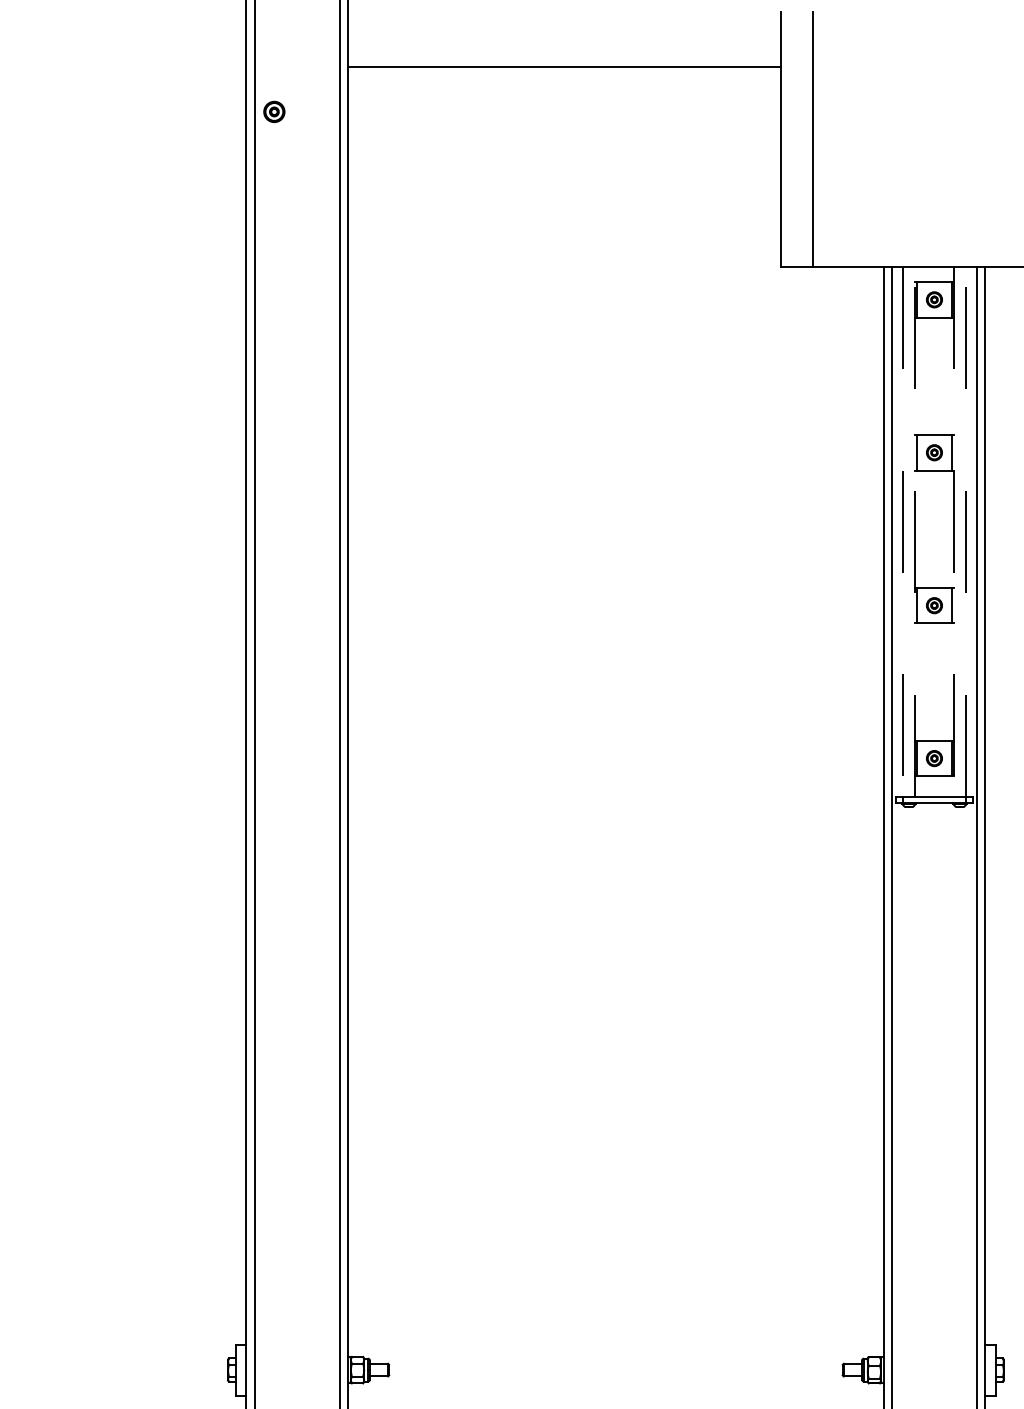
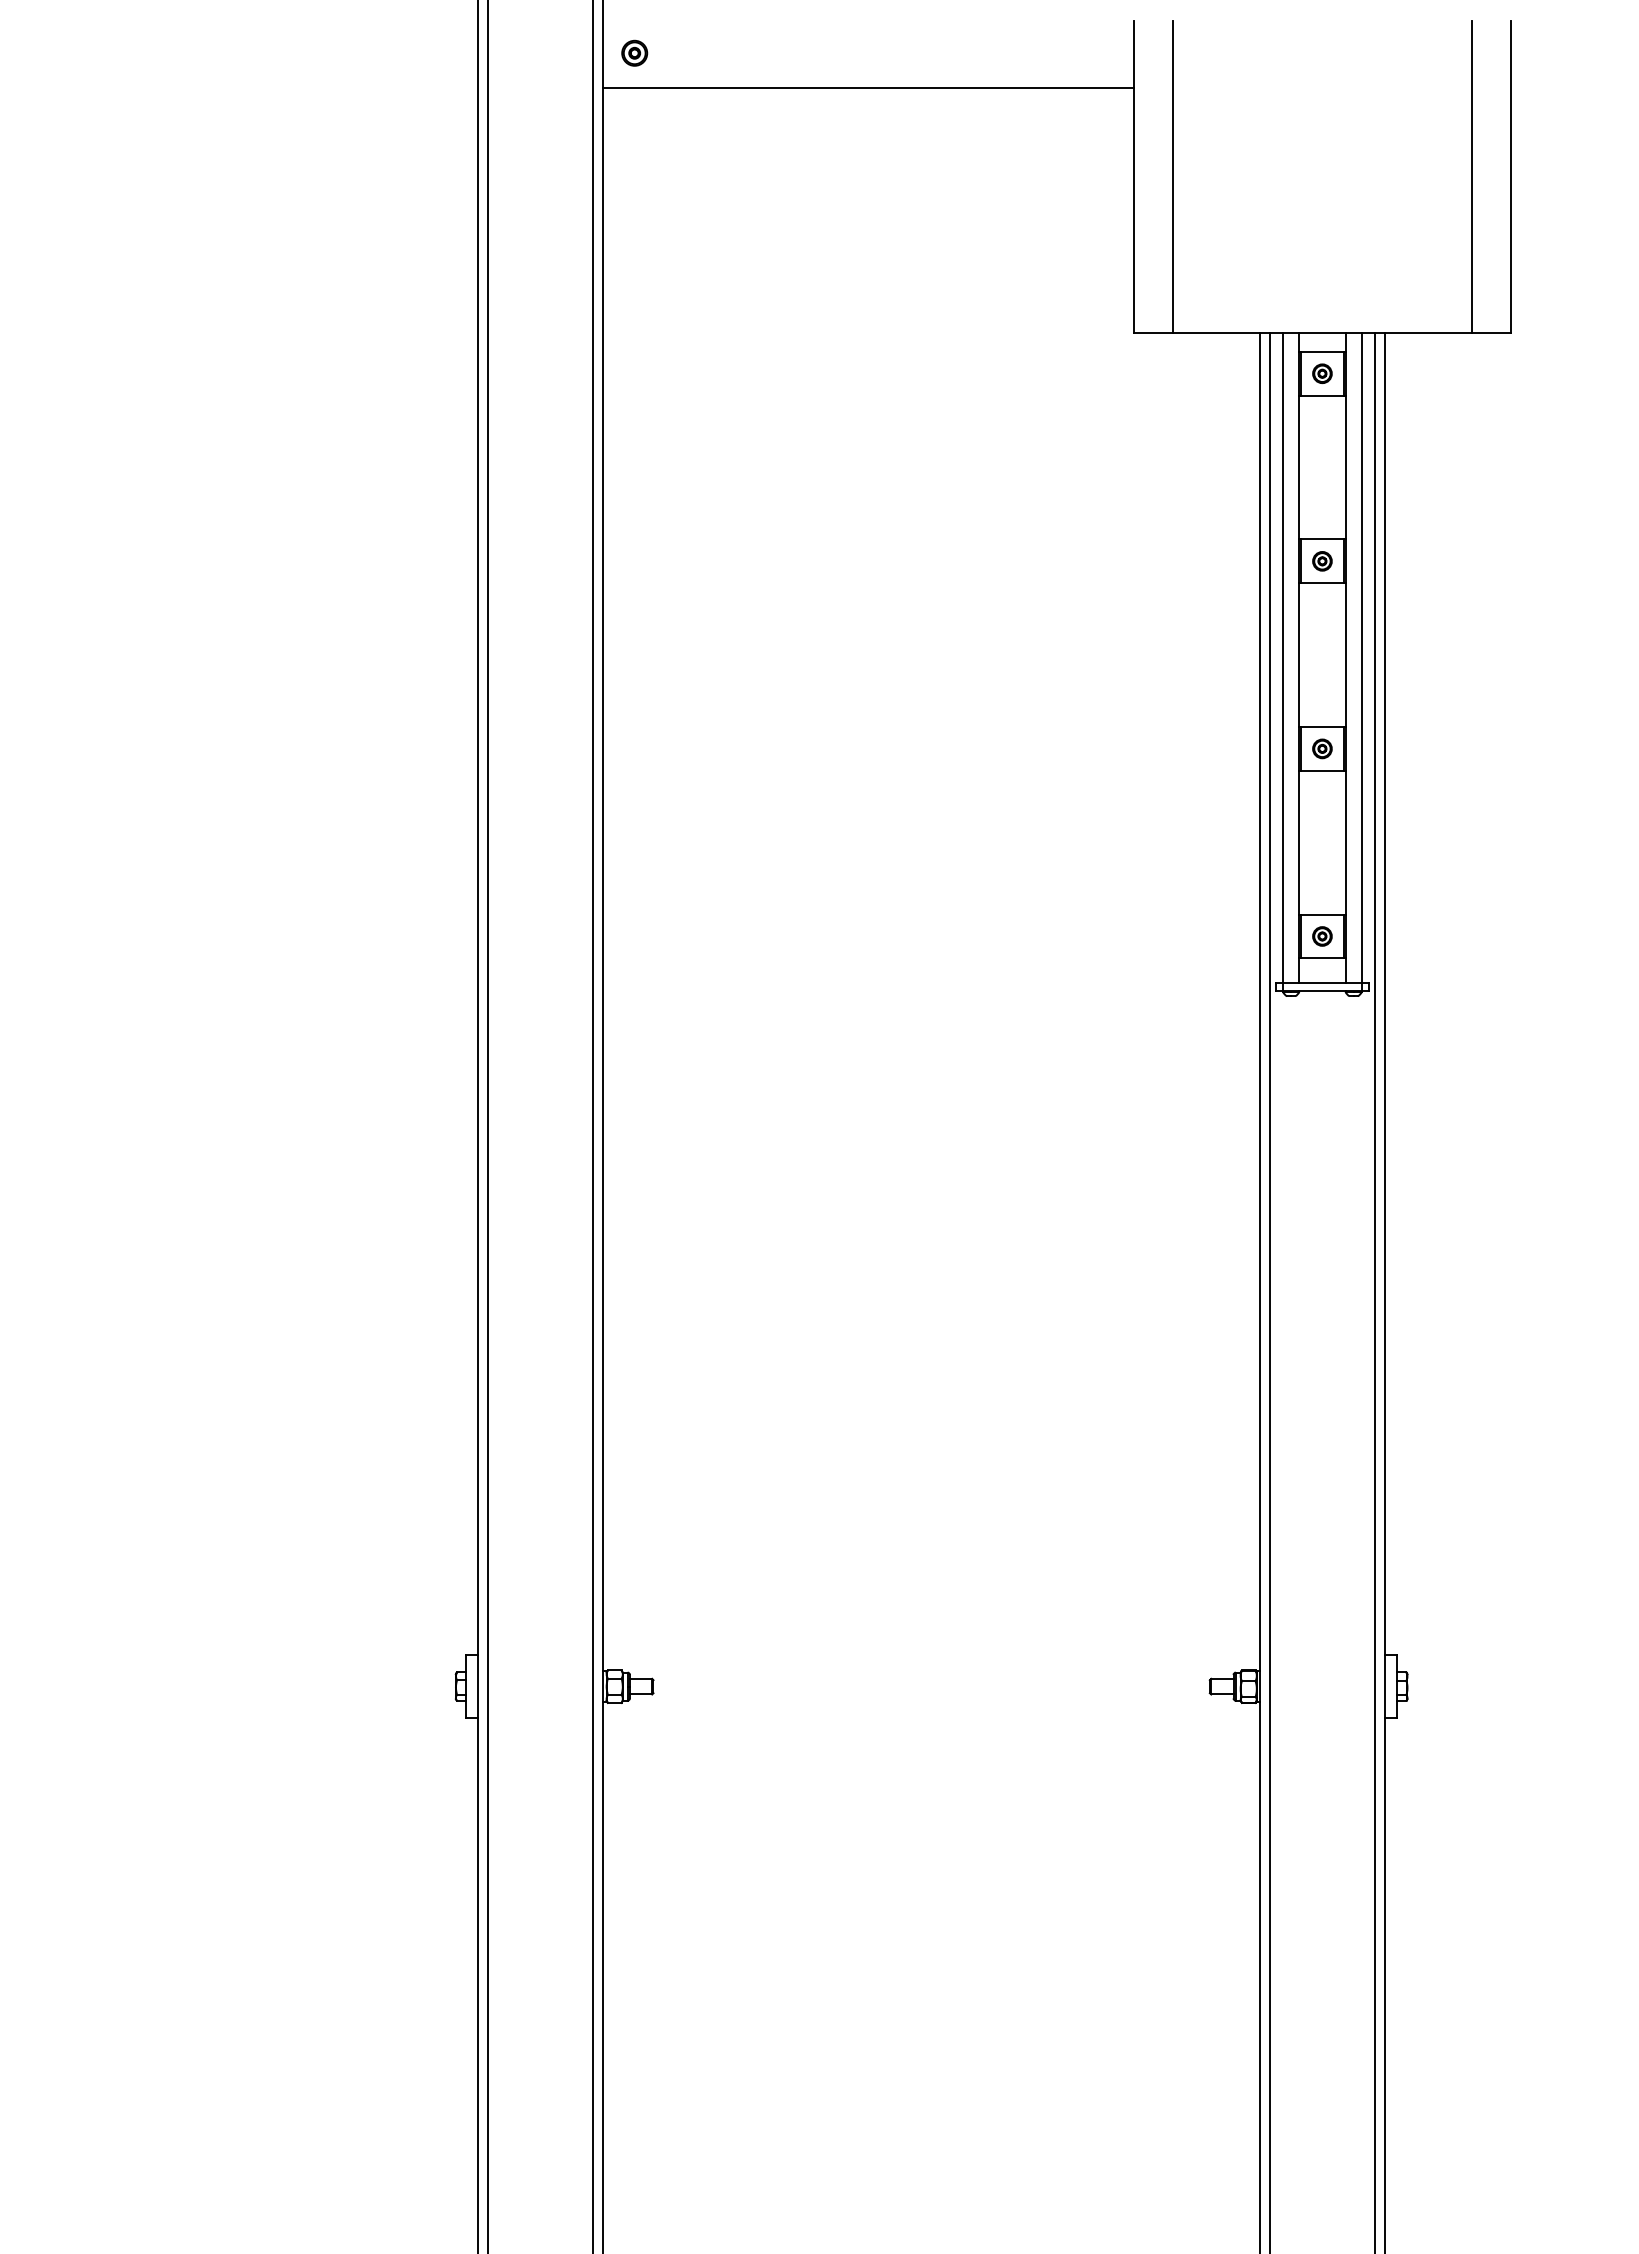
part: (274, 111) -> (634, 52), moved
line: (902, 531) -> (1283, 658), dashed -> solid
line: (915, 531) -> (1299, 657), dashed -> solid
line: (953, 531) -> (1345, 658), dashed -> solid
line: (966, 531) -> (1361, 657), dashed -> solid

